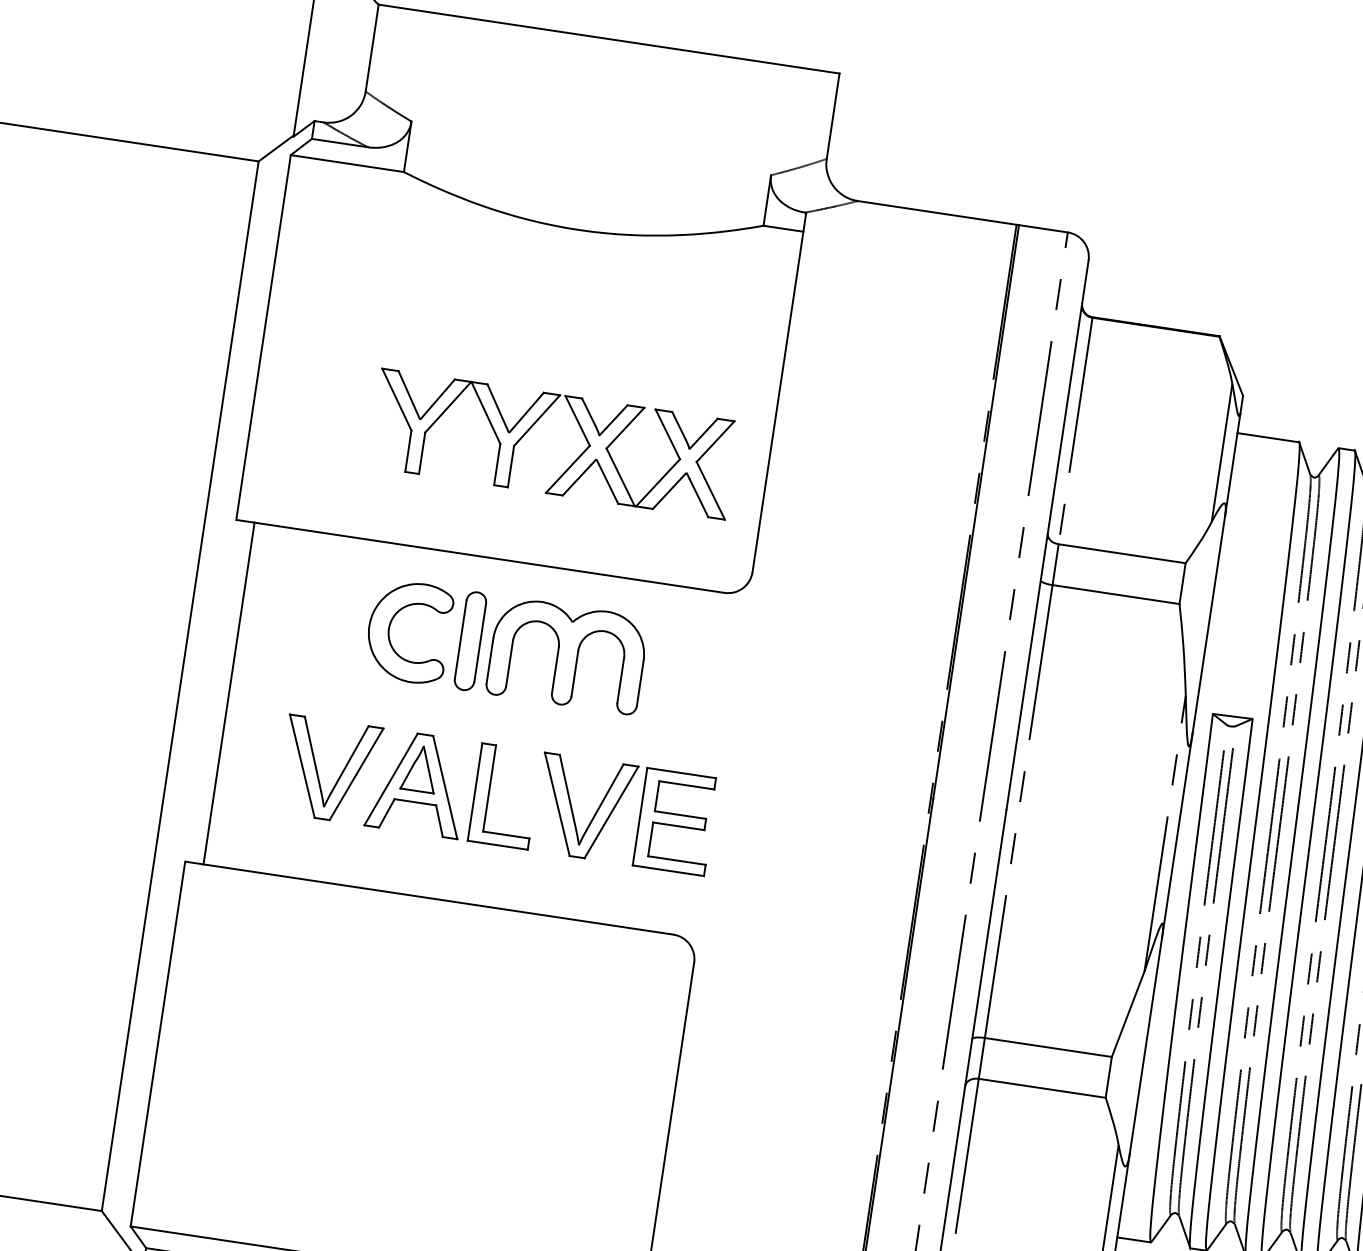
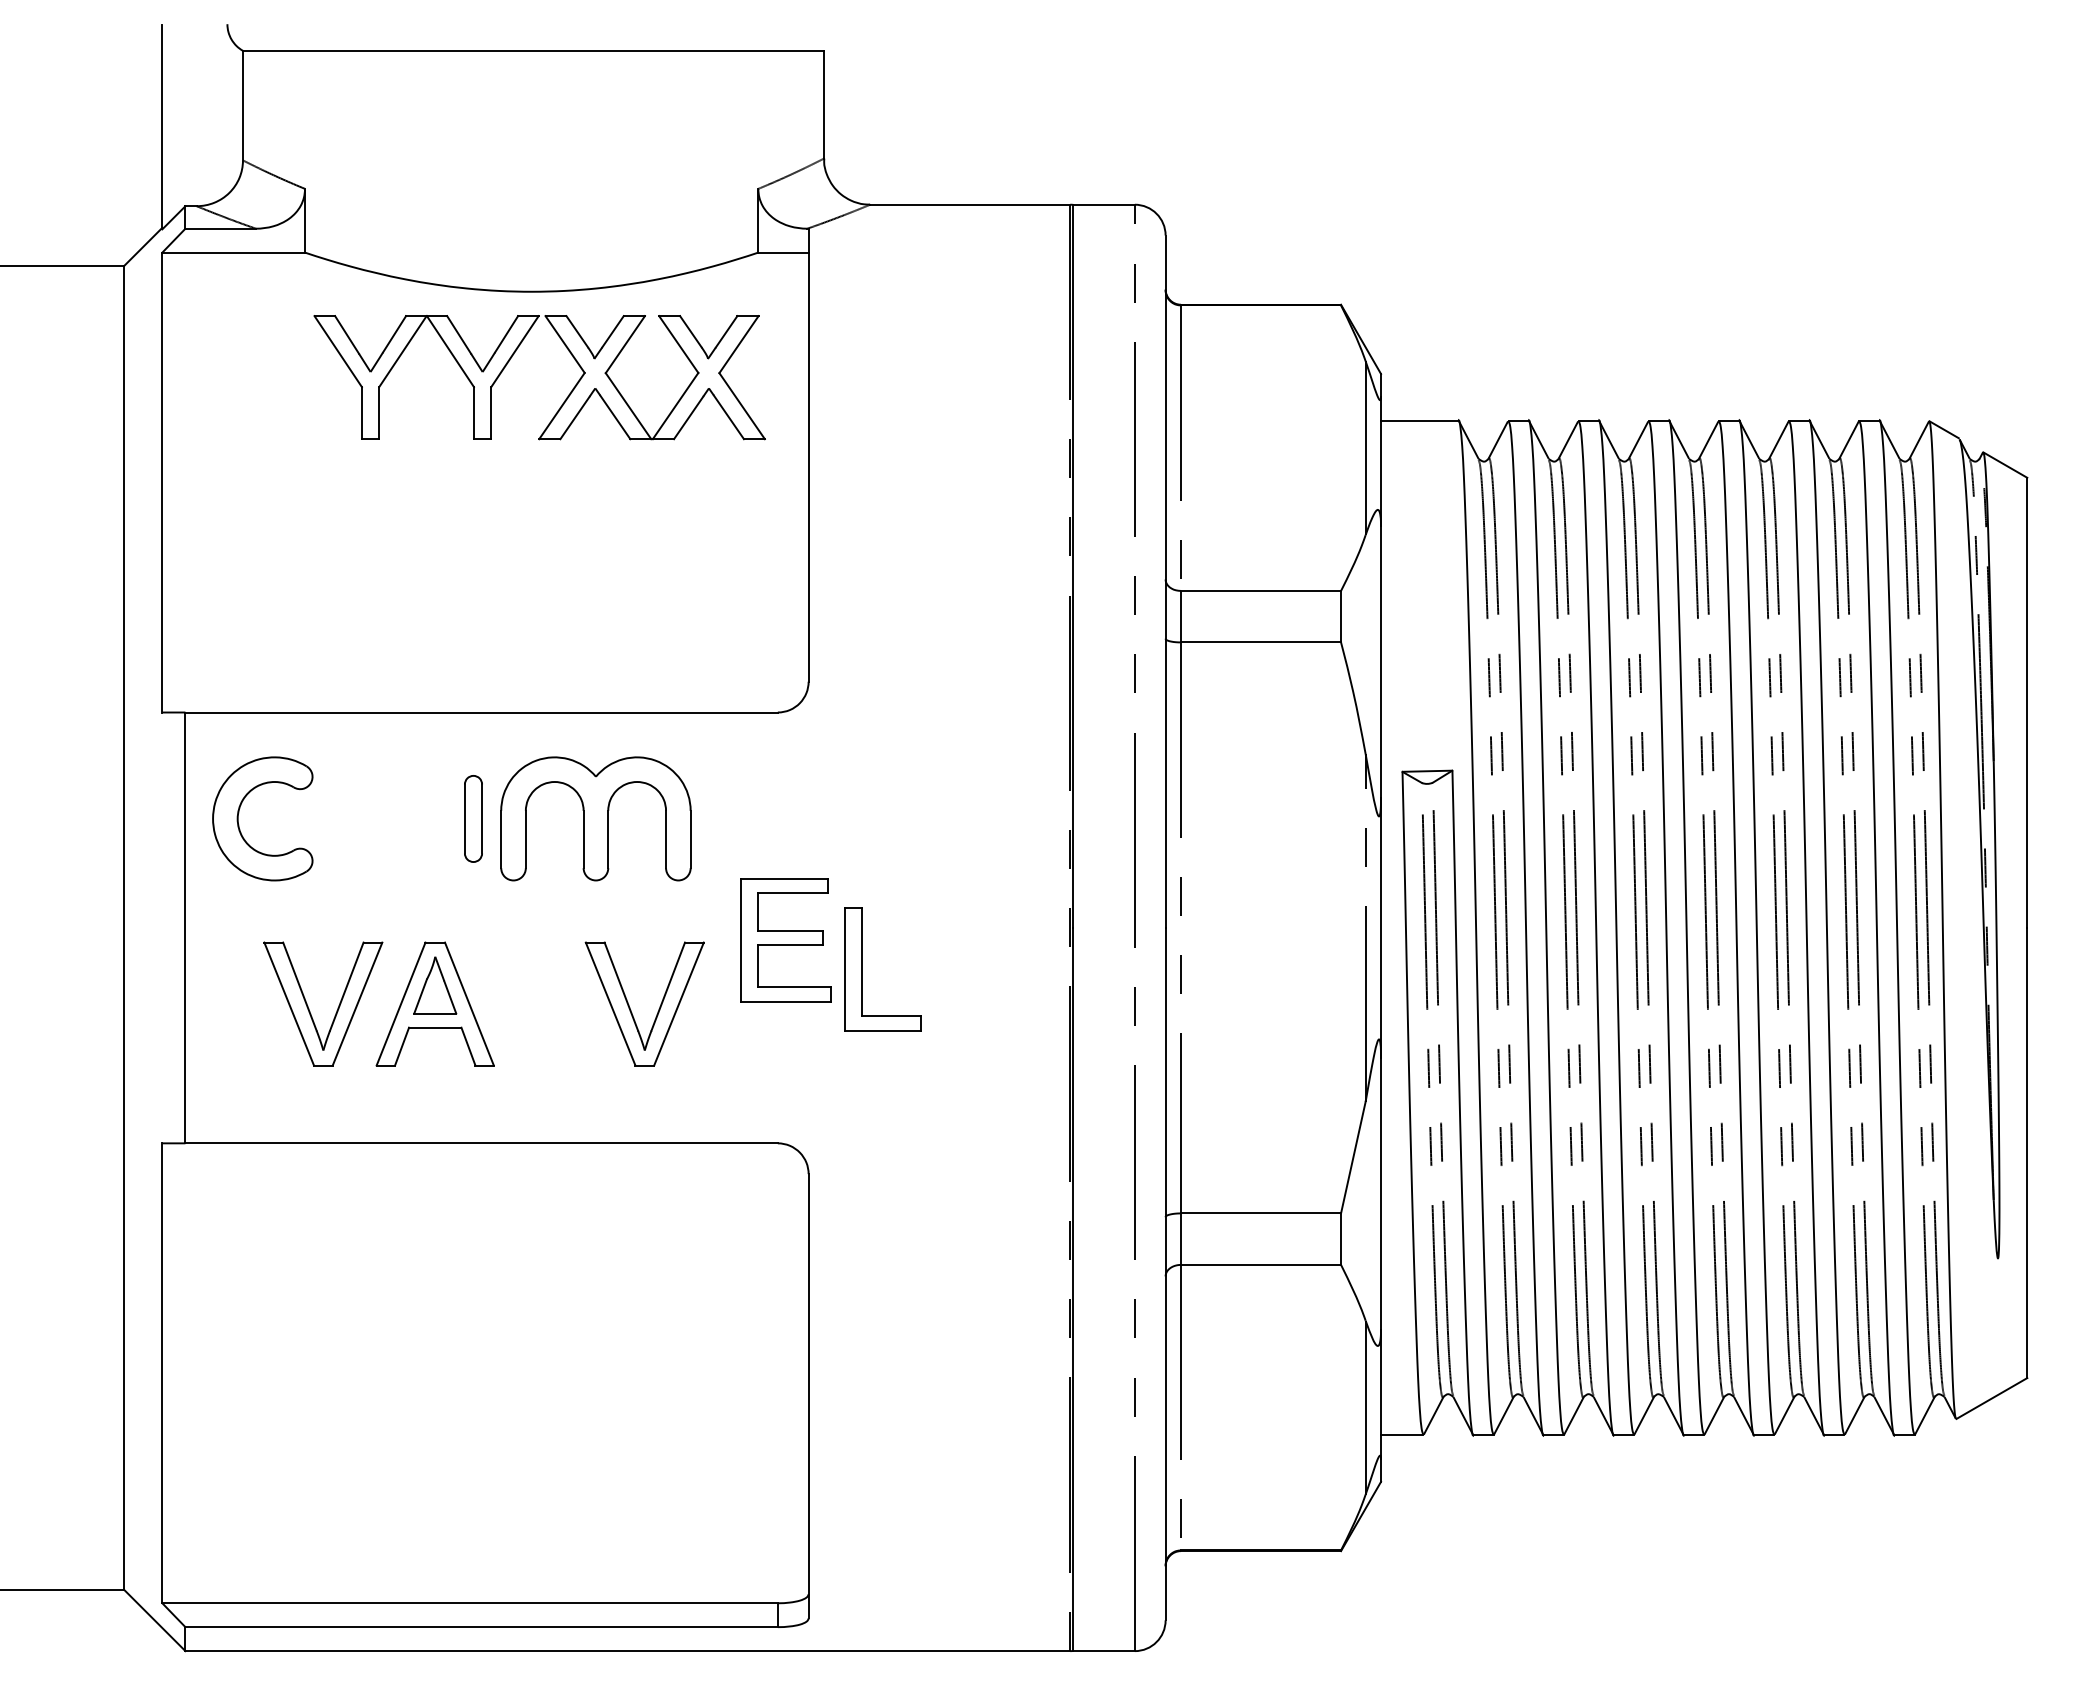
part: (534, 424) -> (512, 357), moved
part: (390, 624) -> (239, 813), moved
part: (470, 640) -> (473, 818), size x0.7
part: (488, 794) -> (862, 969), moved
part: (675, 822) -> (785, 940), moved

